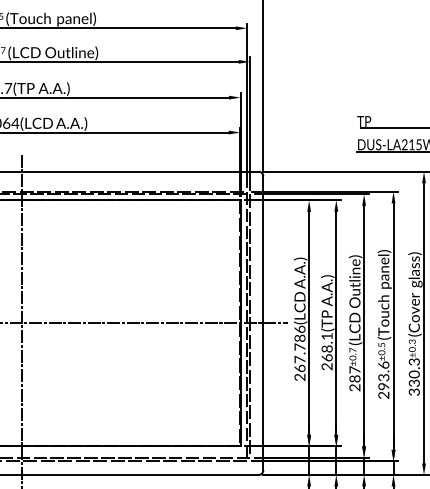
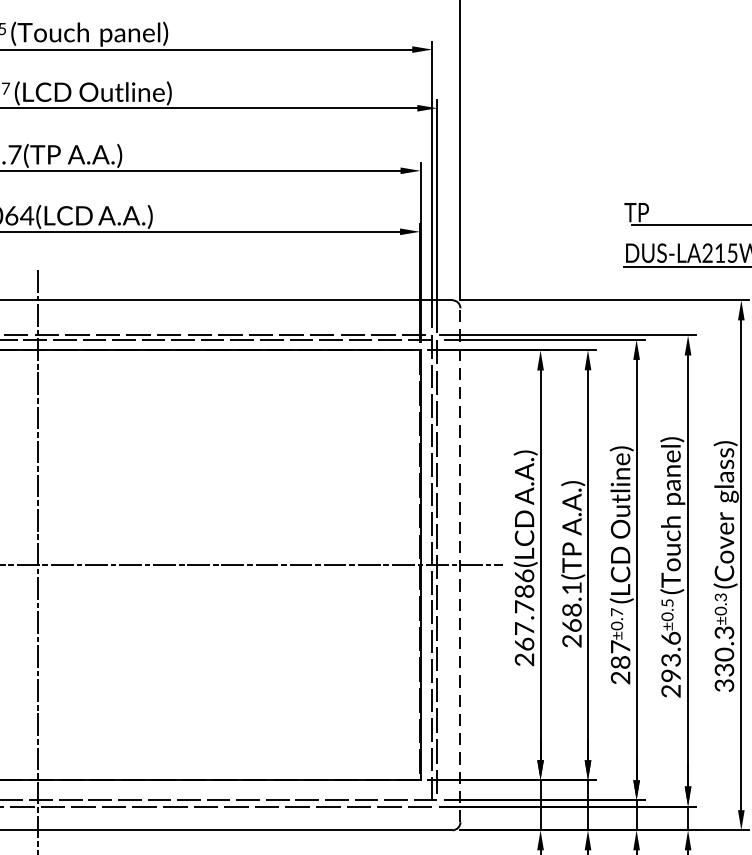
line: (263, 322) -> (460, 563), solid -> dashed

